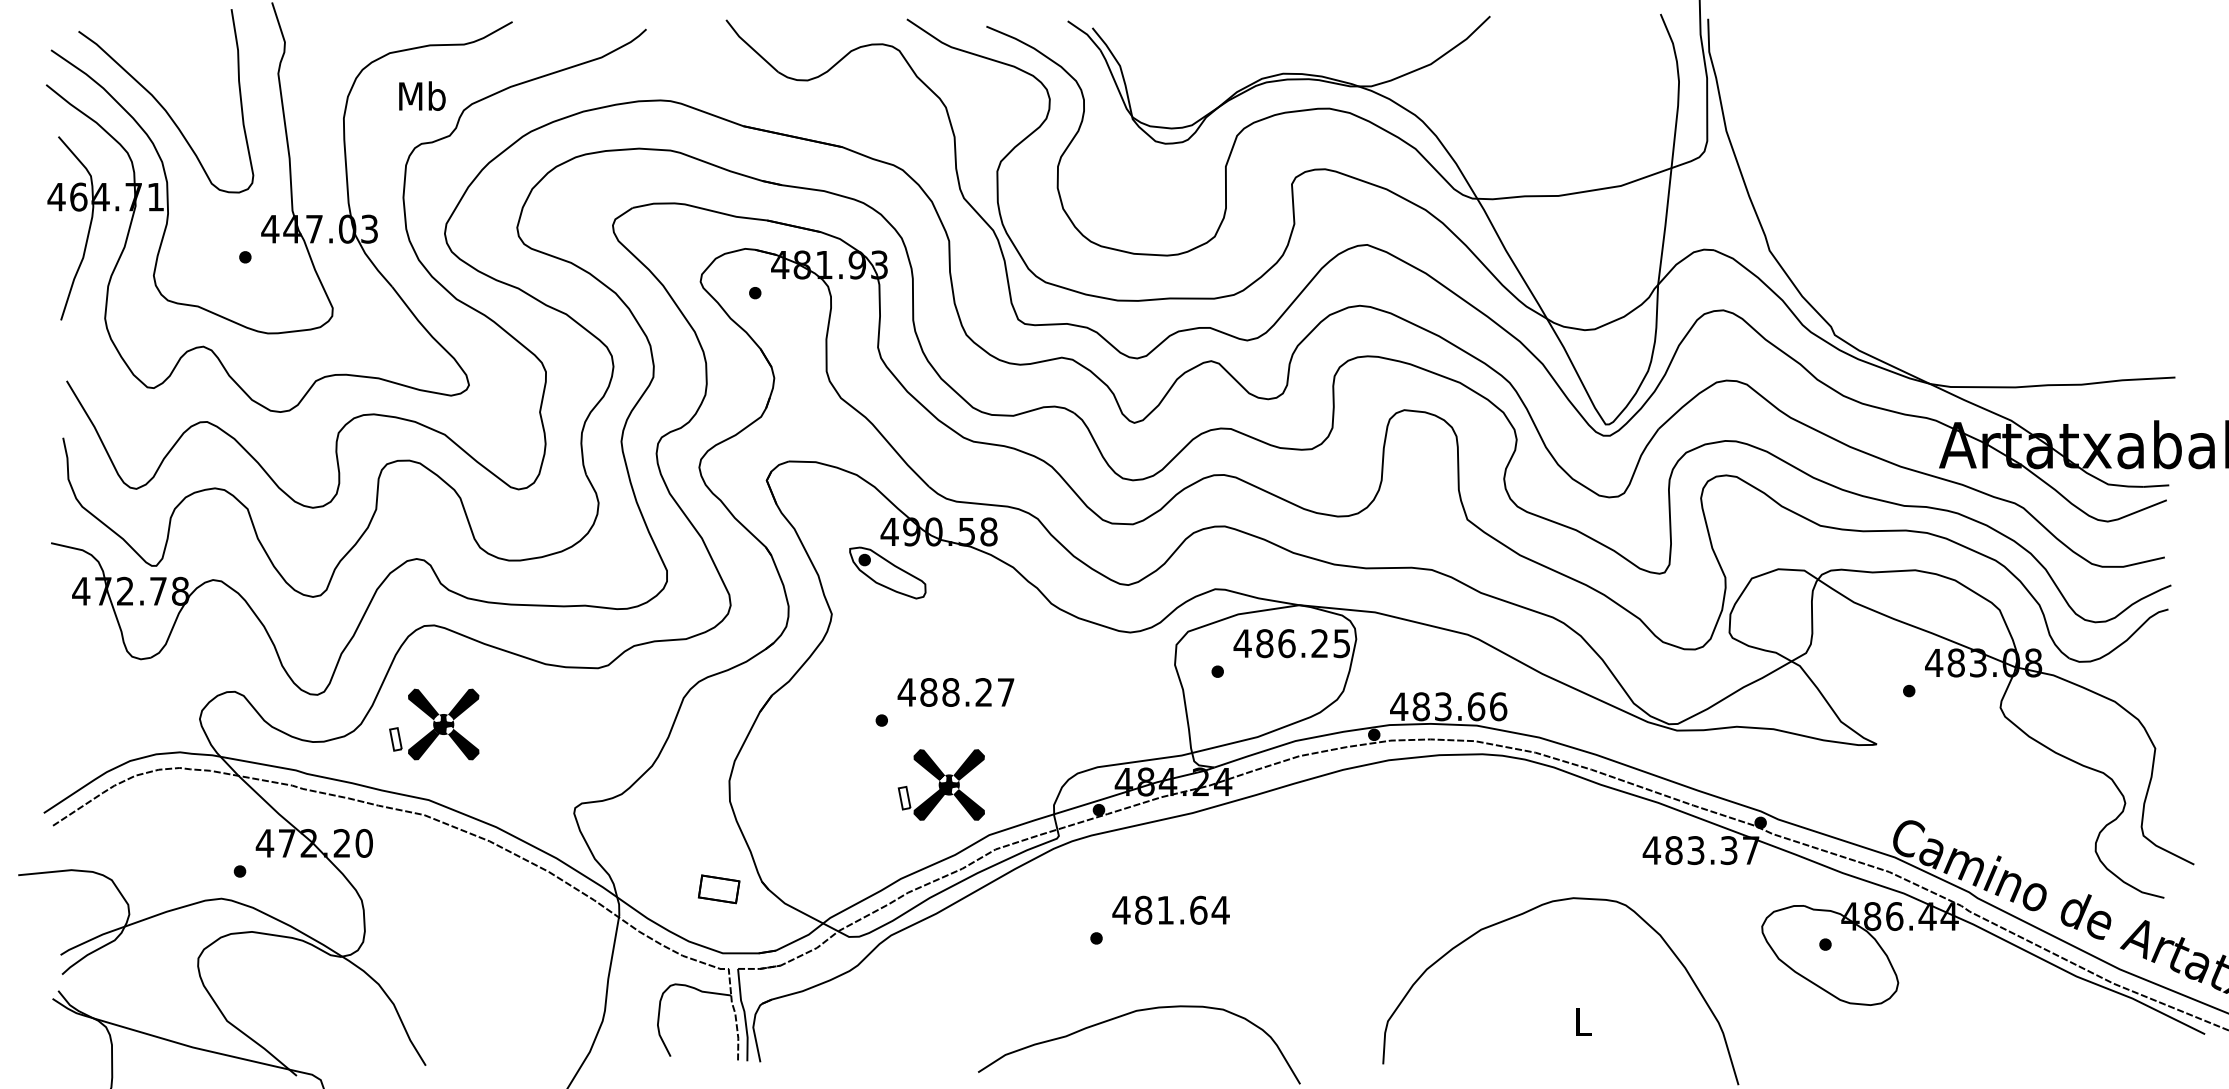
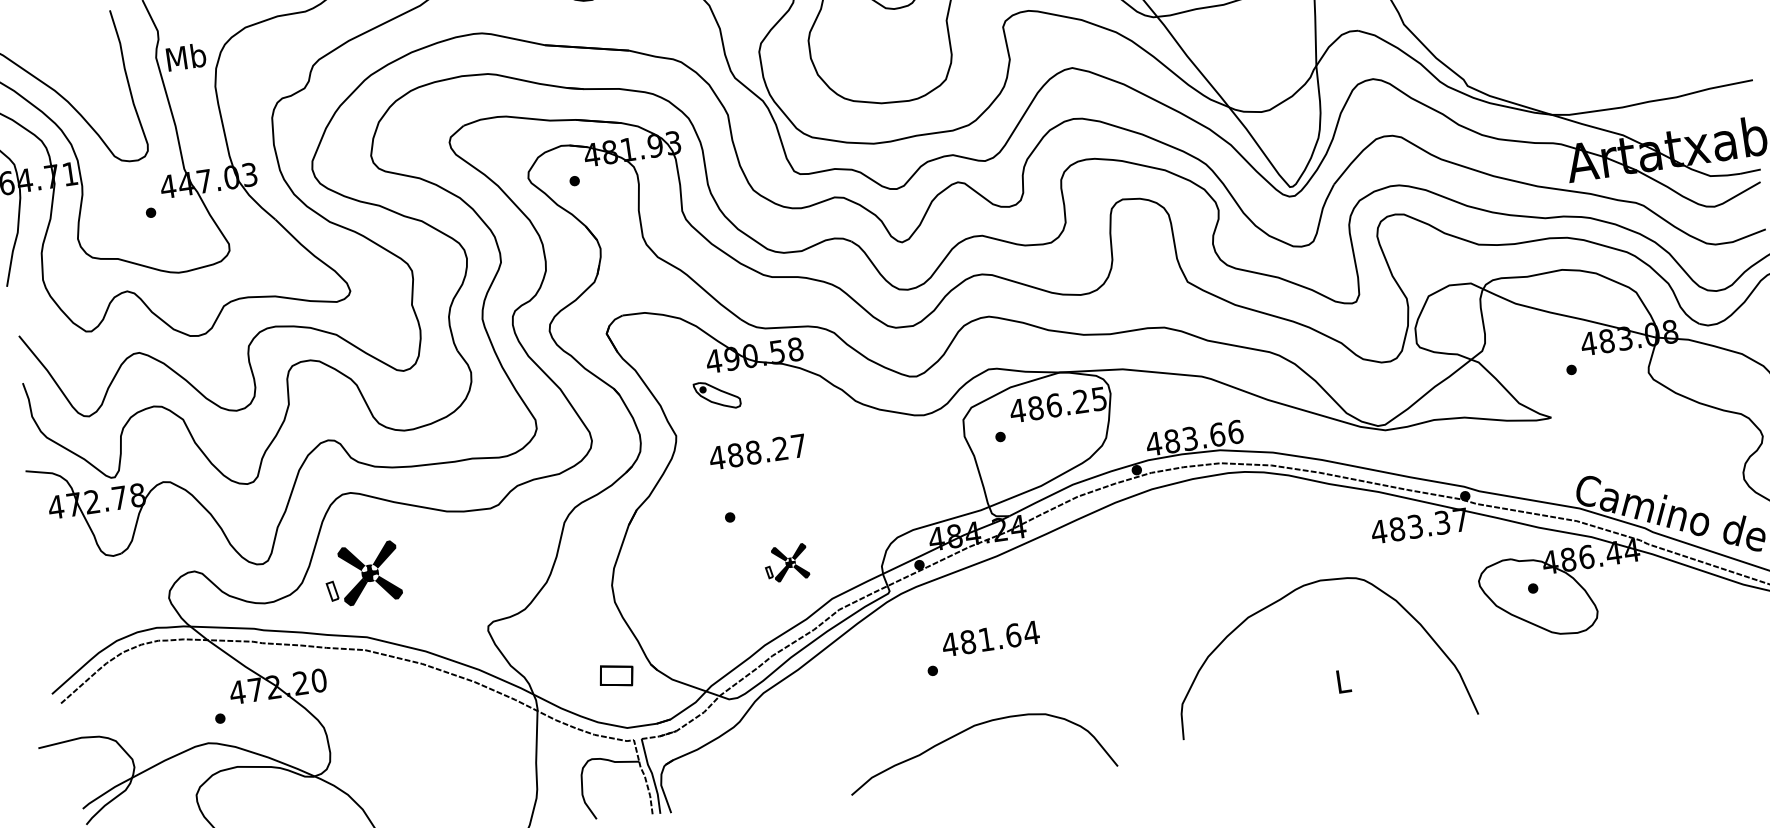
text: (422, 95) -> (186, 56), moved
part: (887, 572) -> (717, 395), size x0.7
text: (955, 692) -> (757, 452), moved
part: (940, 784) -> (786, 563), size x0.6

